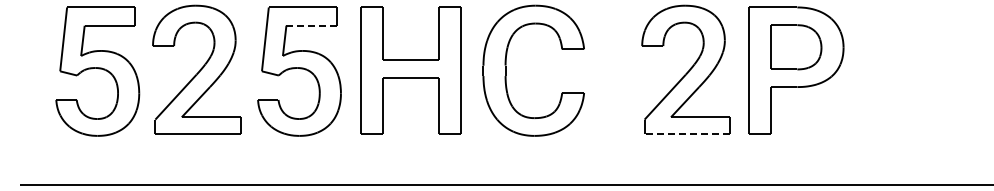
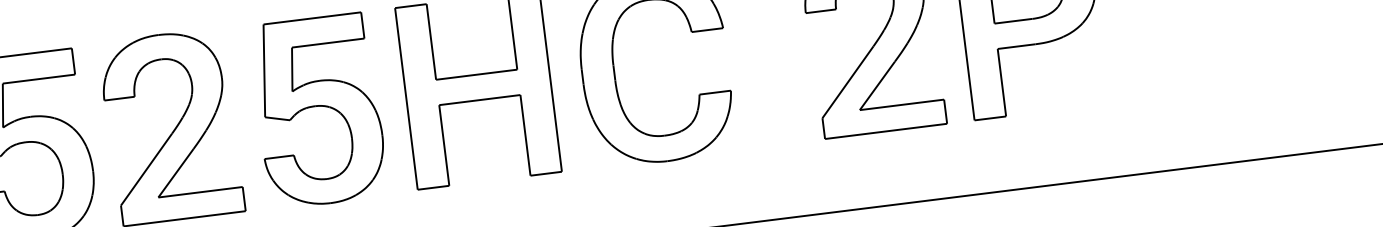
line: (311, 25) -> (327, 42), dashed -> solid
line: (687, 134) -> (886, 131), dashed -> solid

